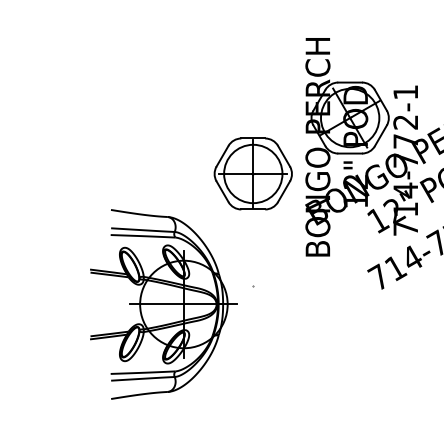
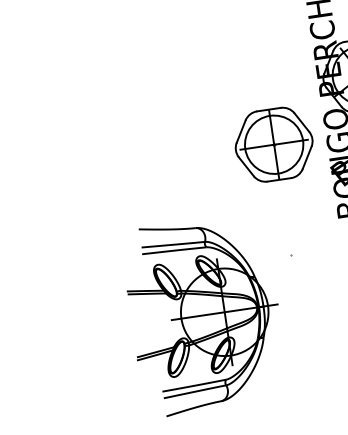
part: (163, 304) -> (204, 315), moved

